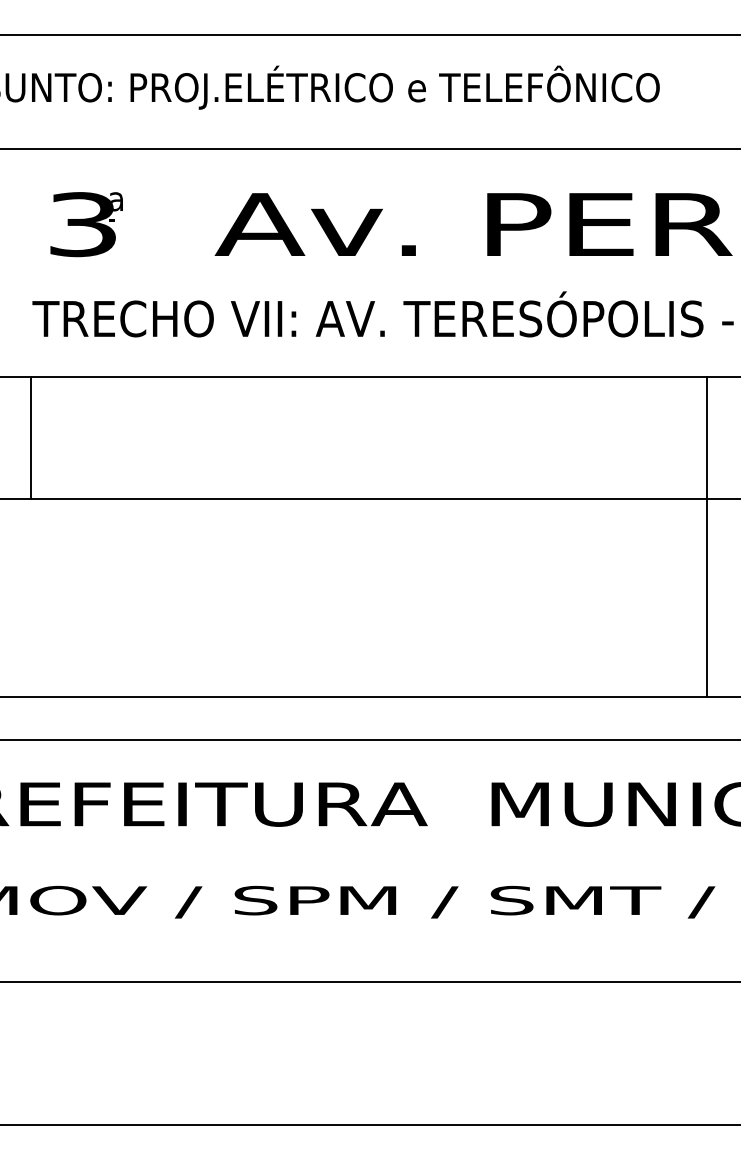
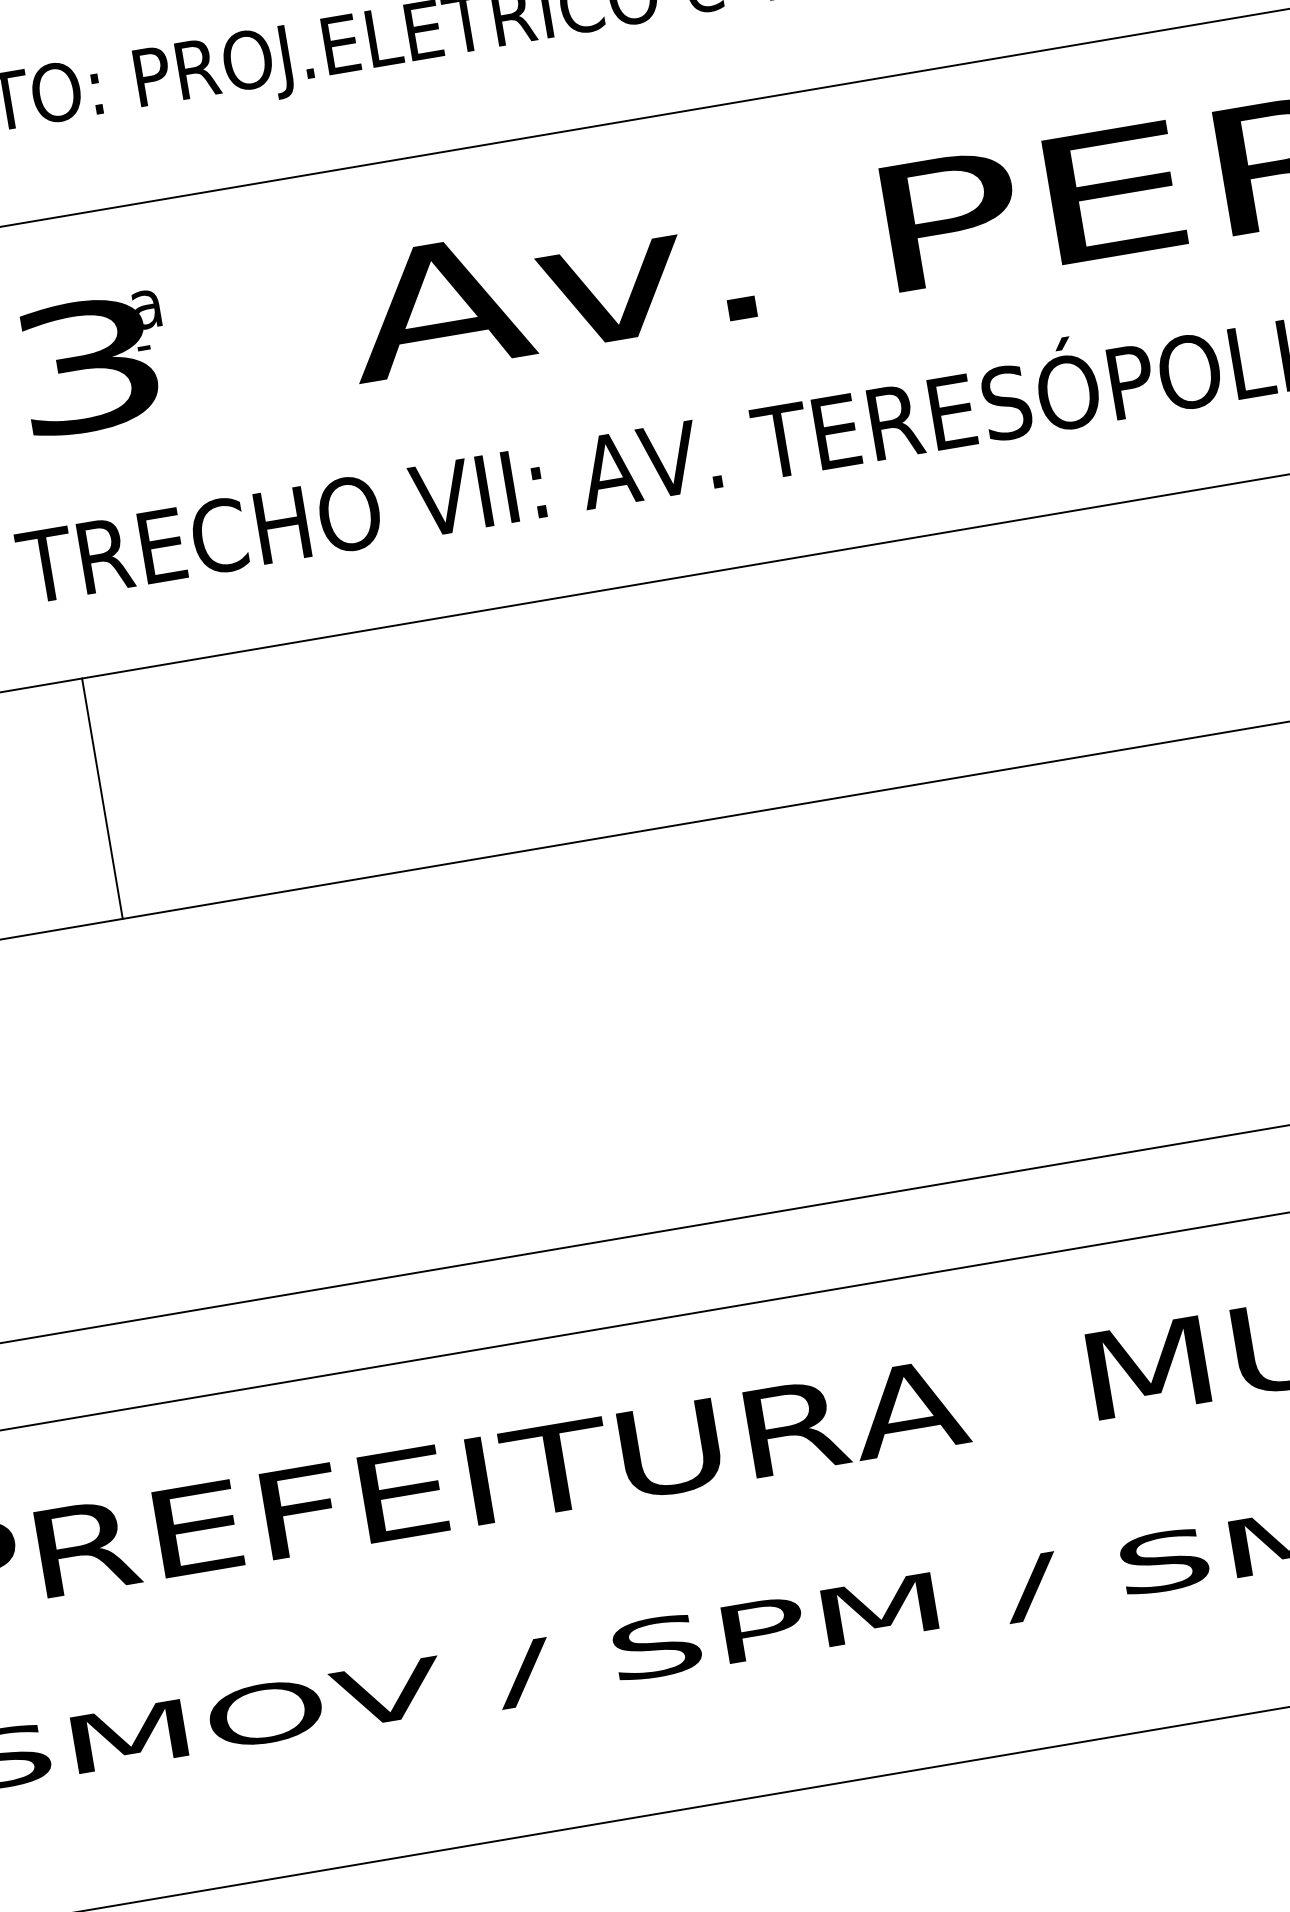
line: (31, 437) -> (102, 797), moved

